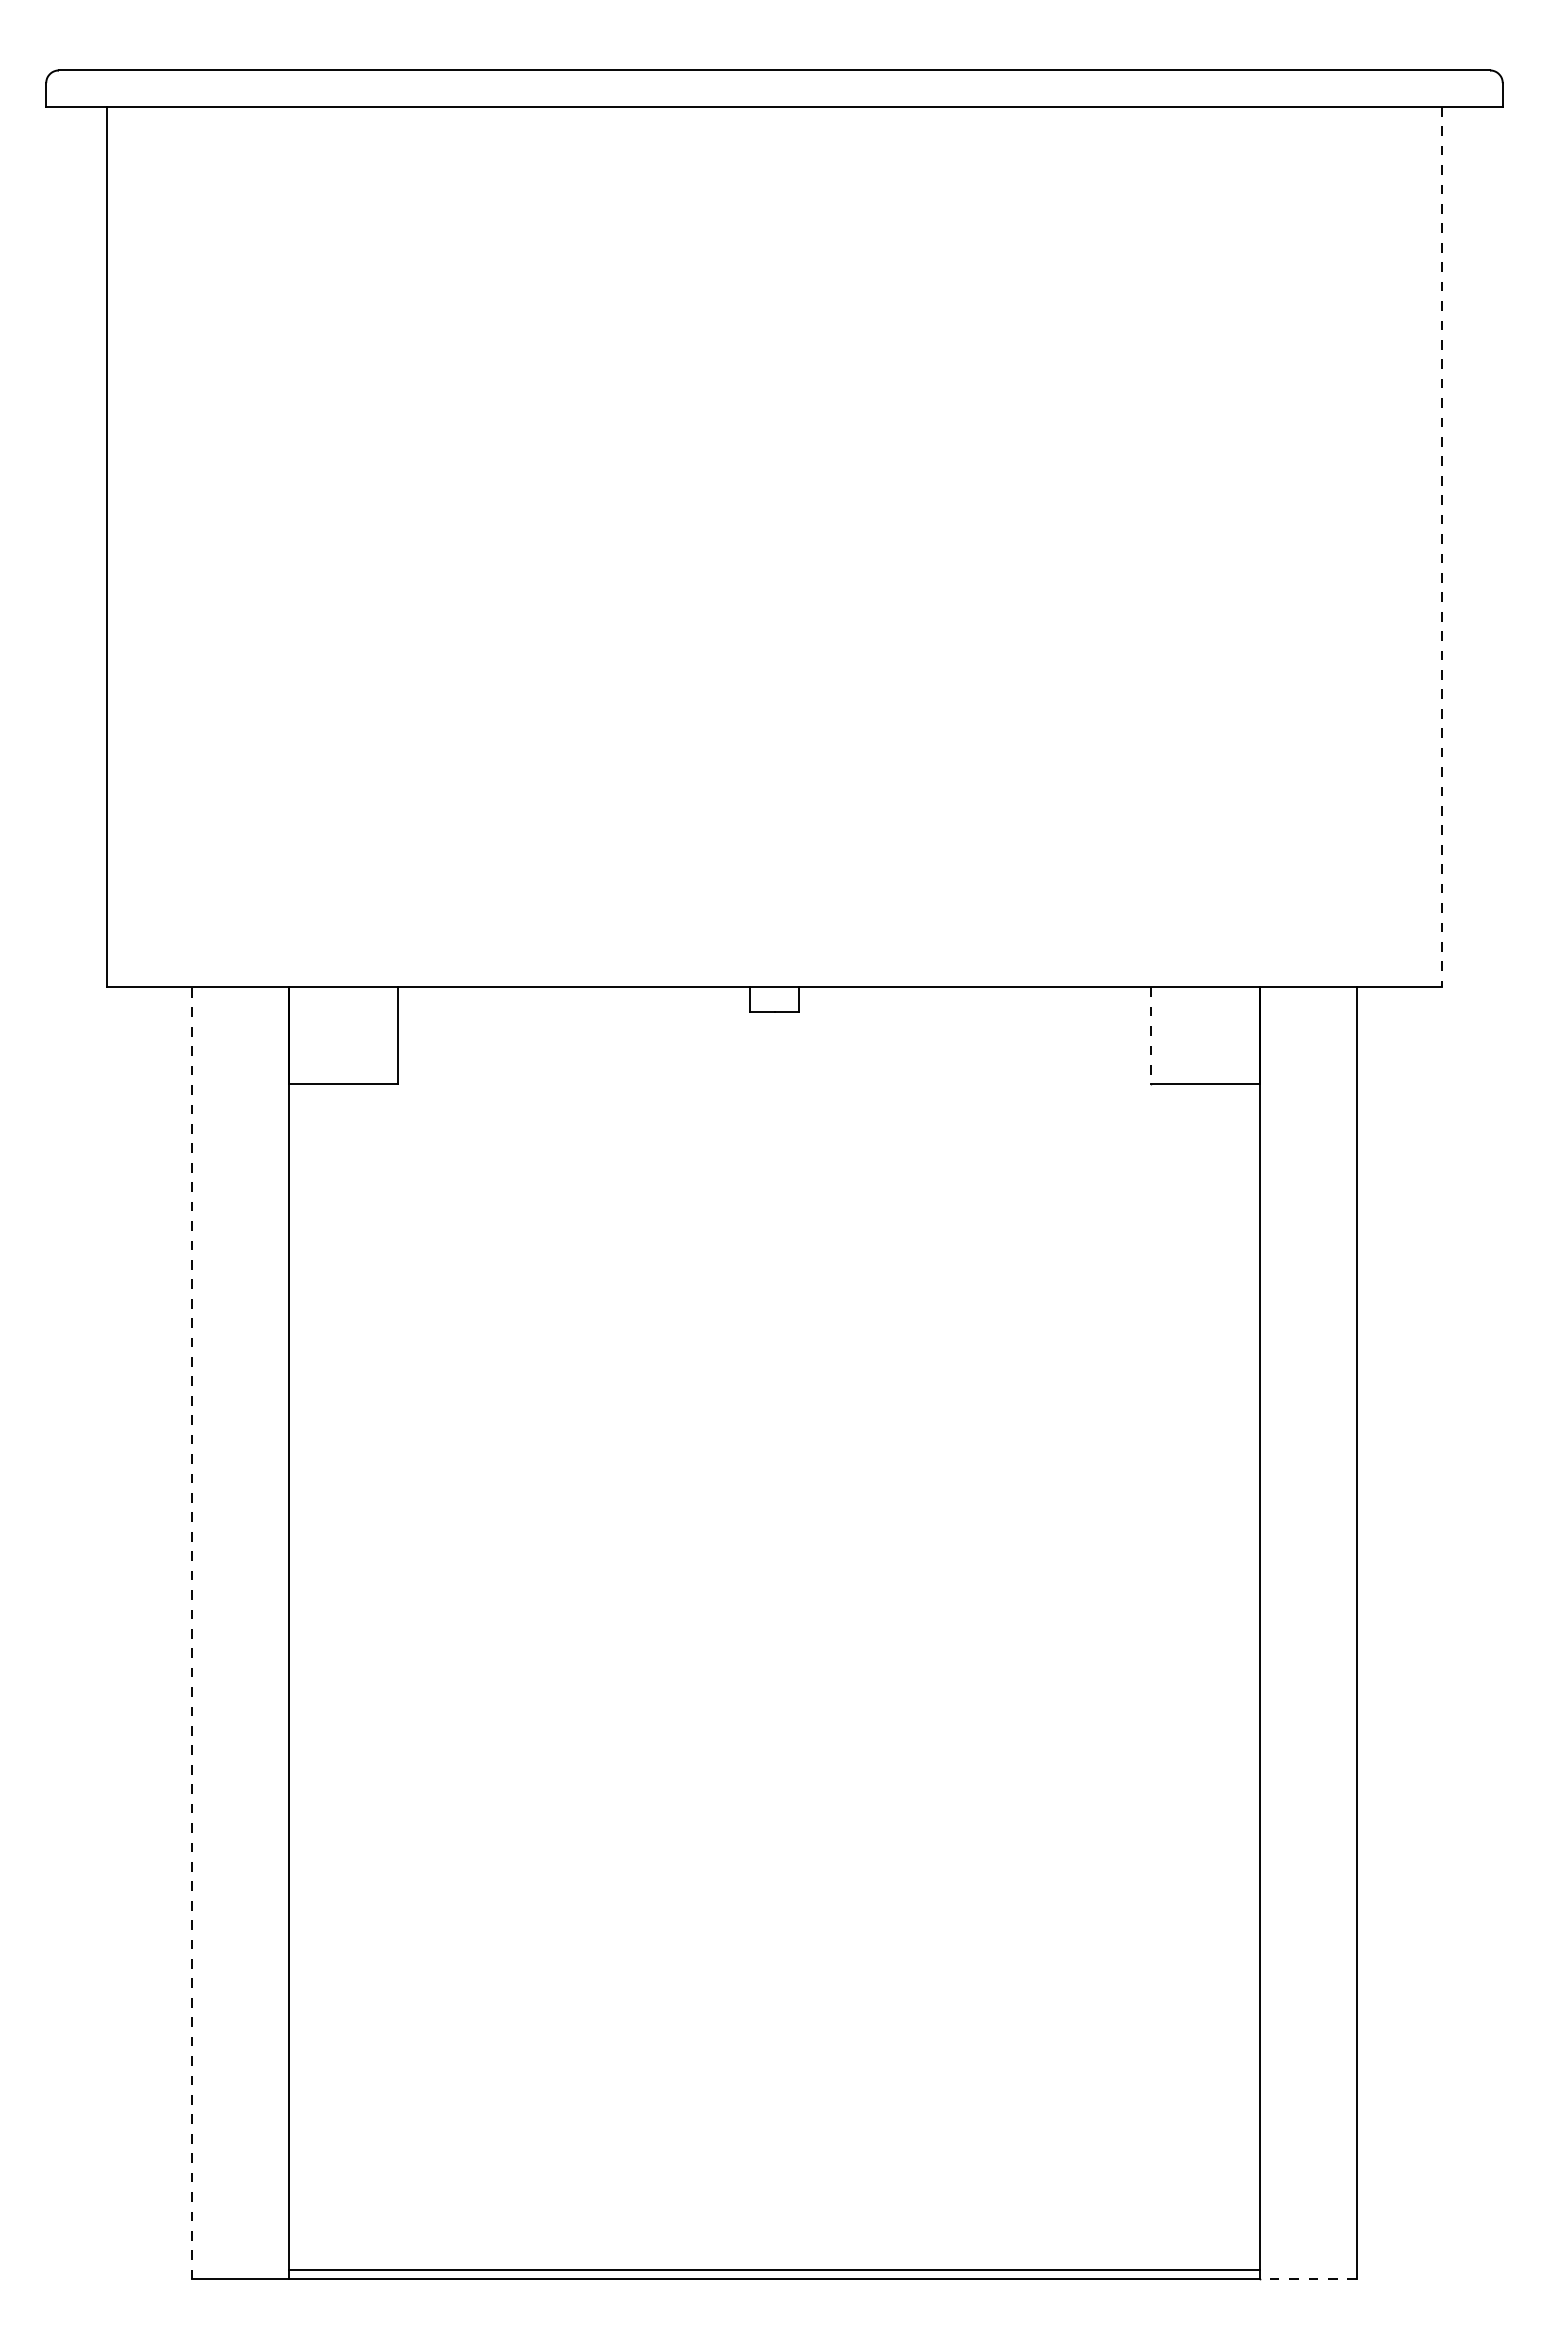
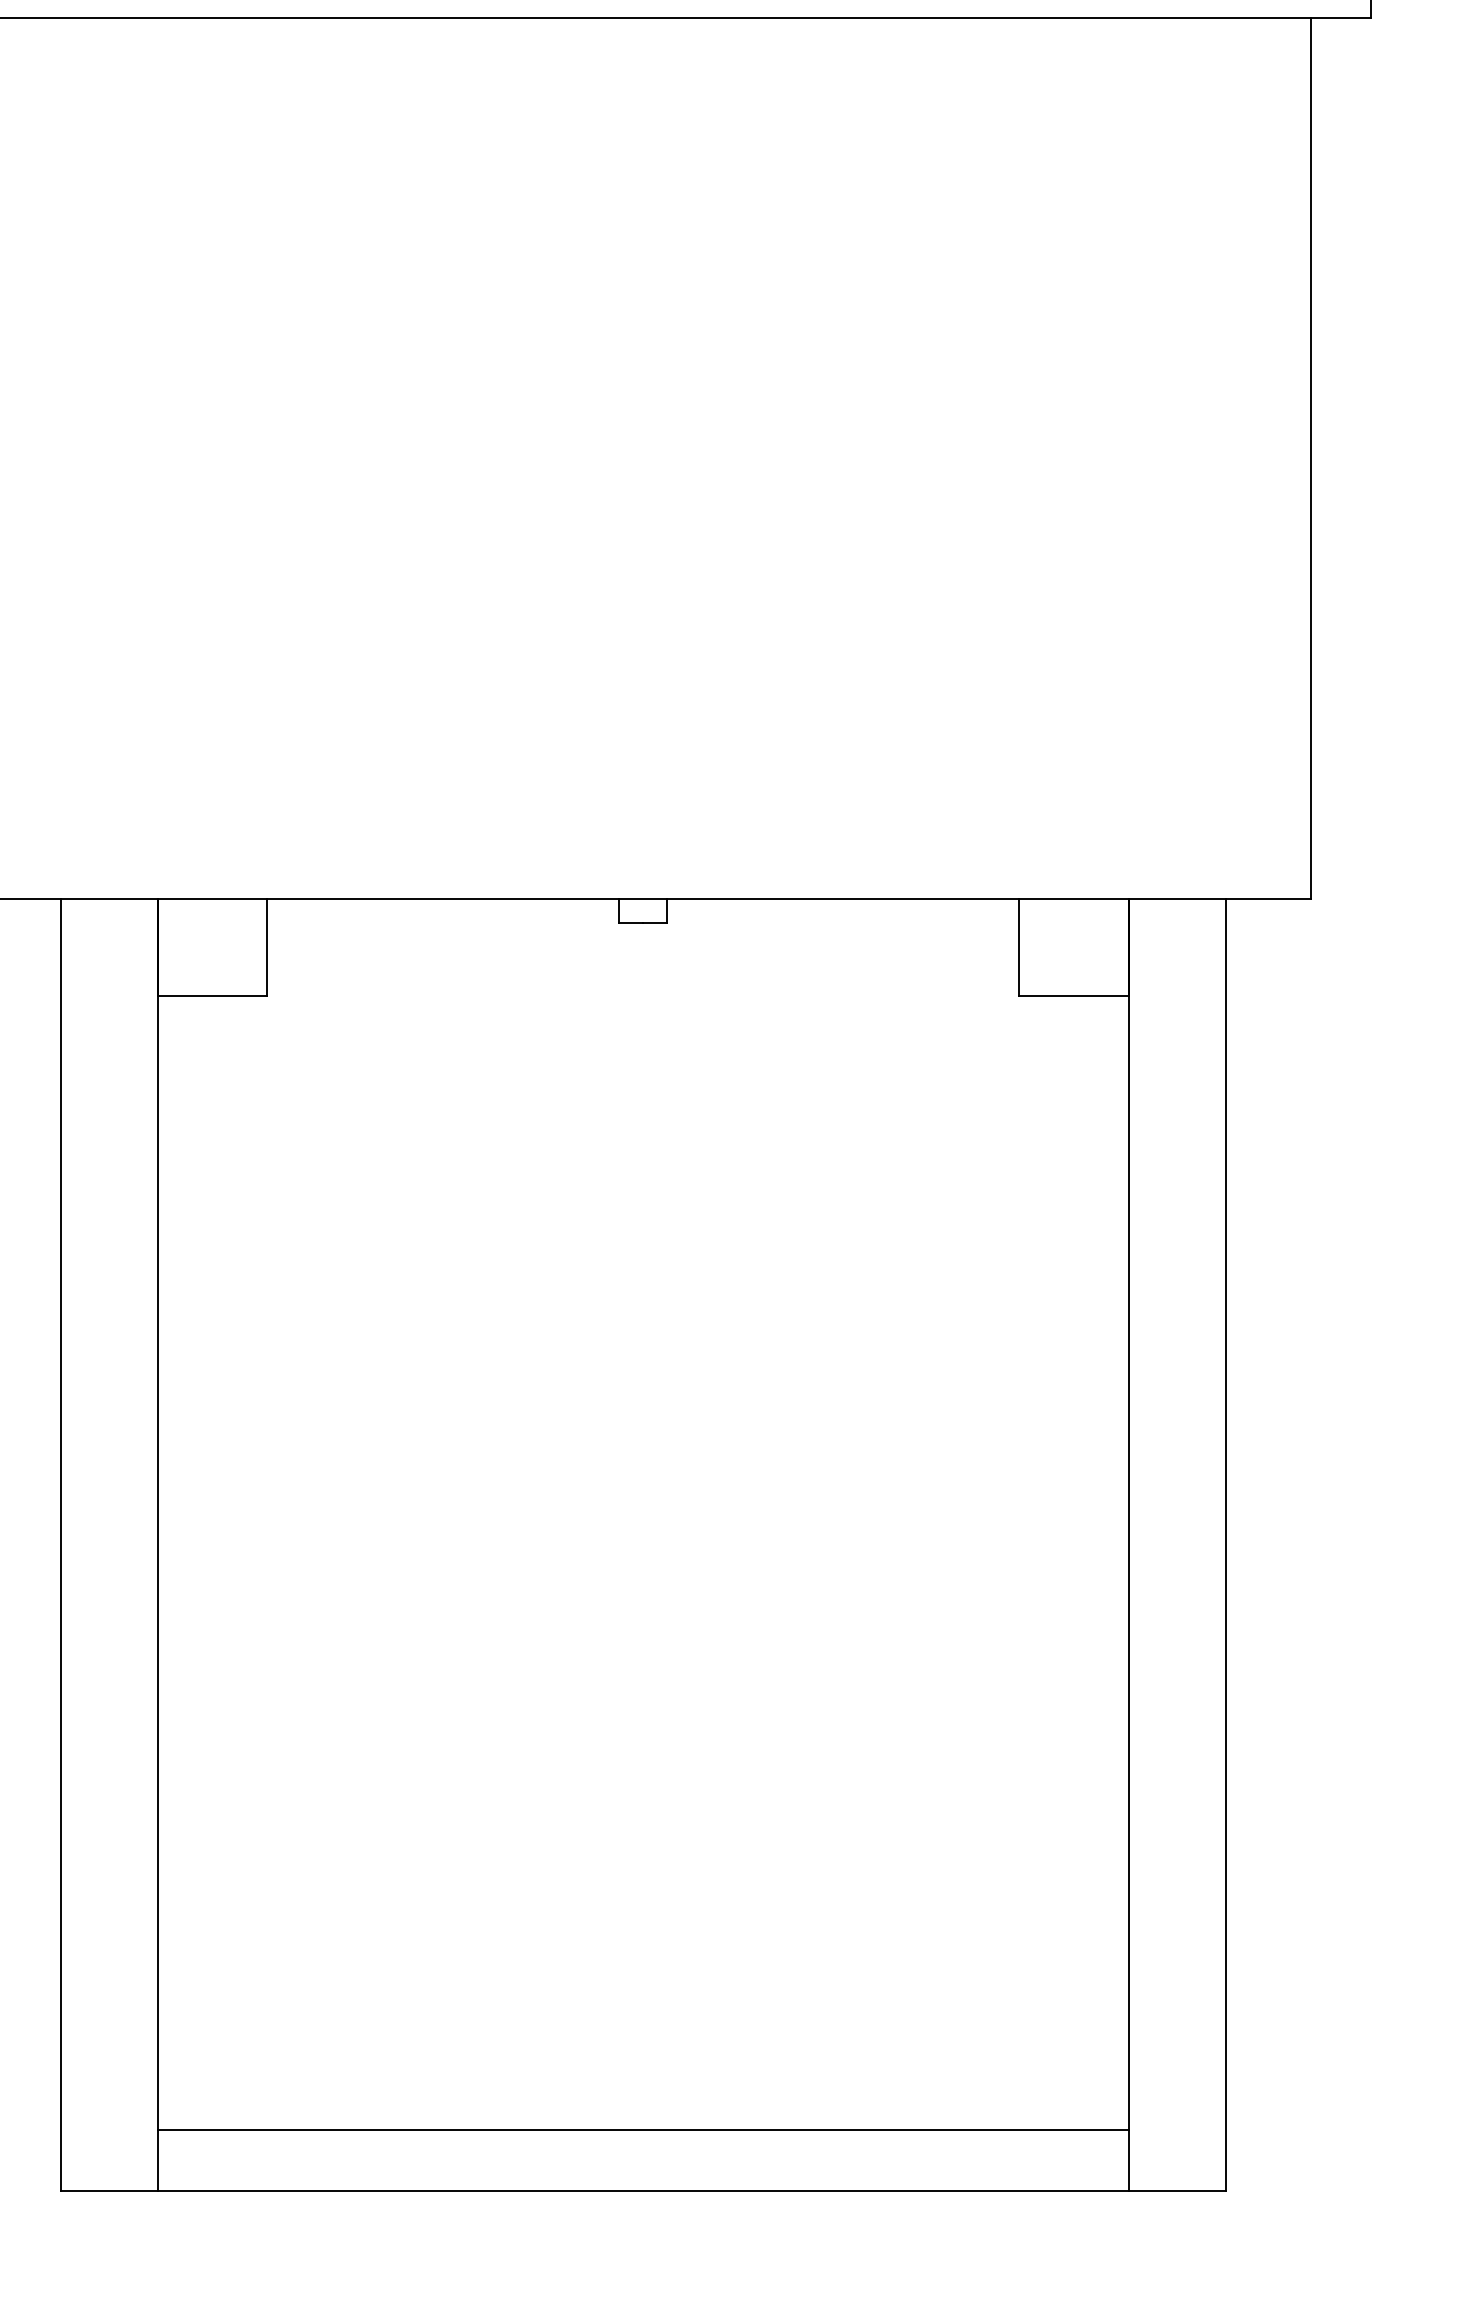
line: (1442, 547) -> (1311, 459), dashed -> solid
line: (1150, 1035) -> (1019, 947), dashed -> solid
line: (191, 1632) -> (60, 1544), dashed -> solid
line: (774, 2269) -> (643, 2130), moved
line: (1308, 2279) -> (1177, 2191), dashed -> solid

